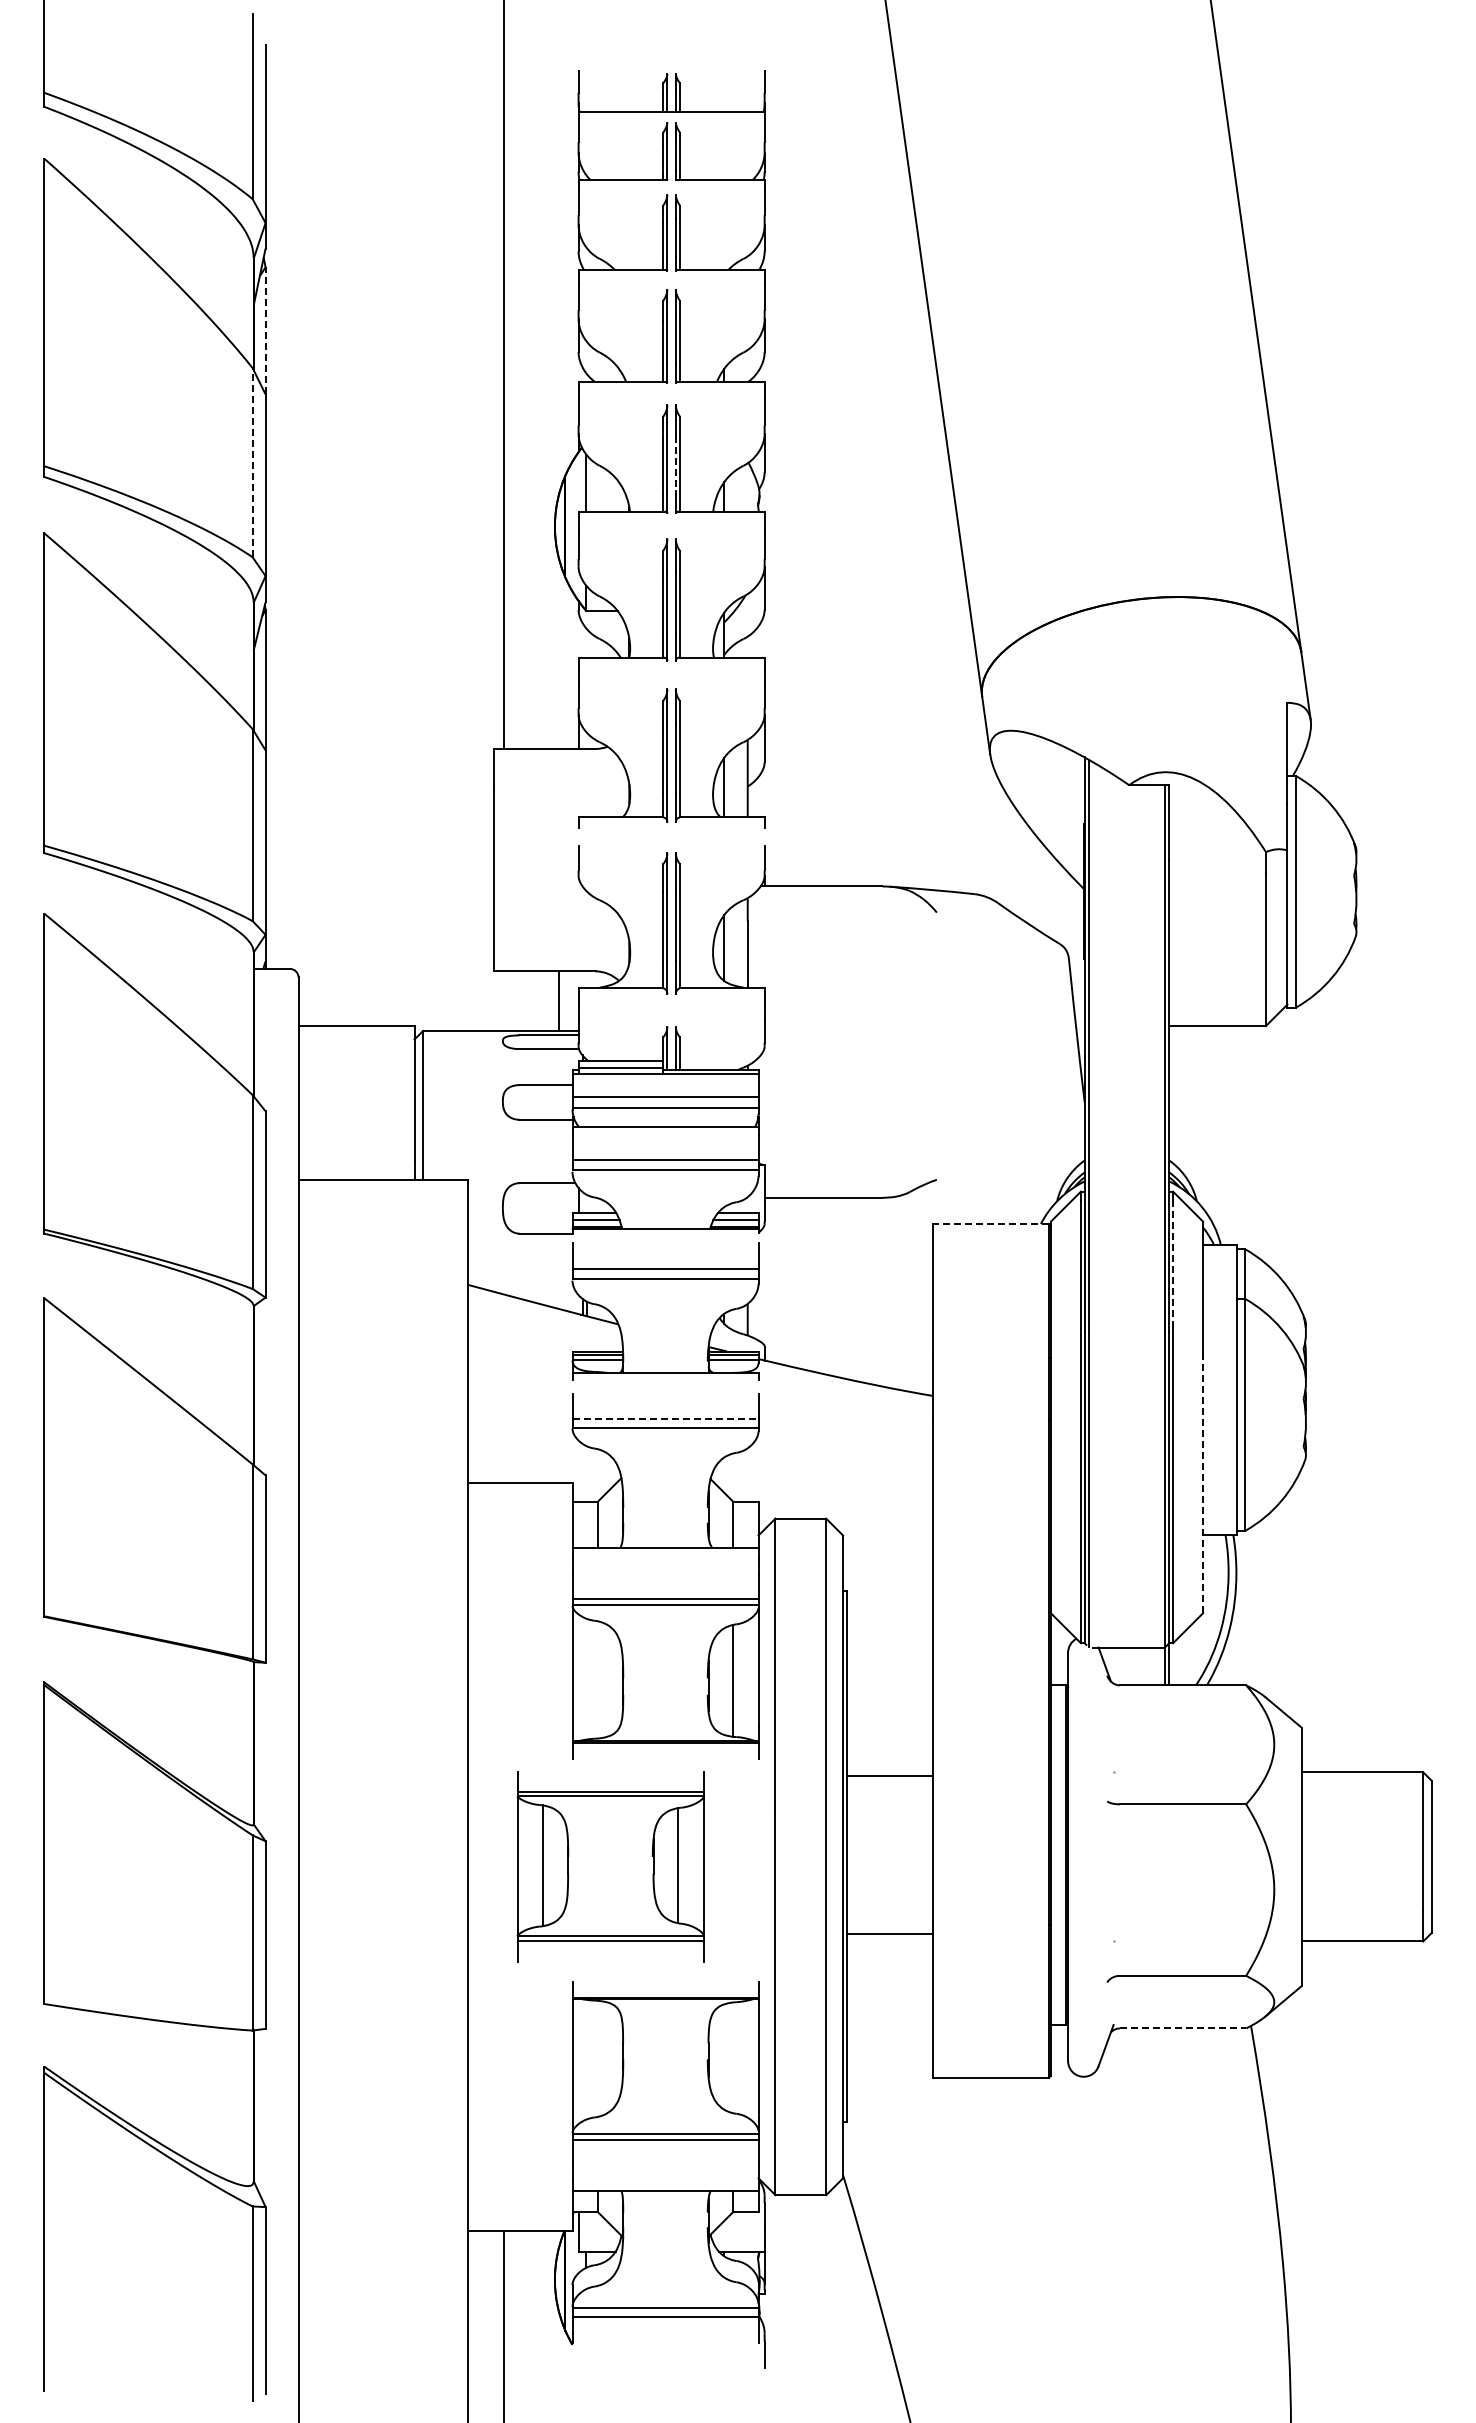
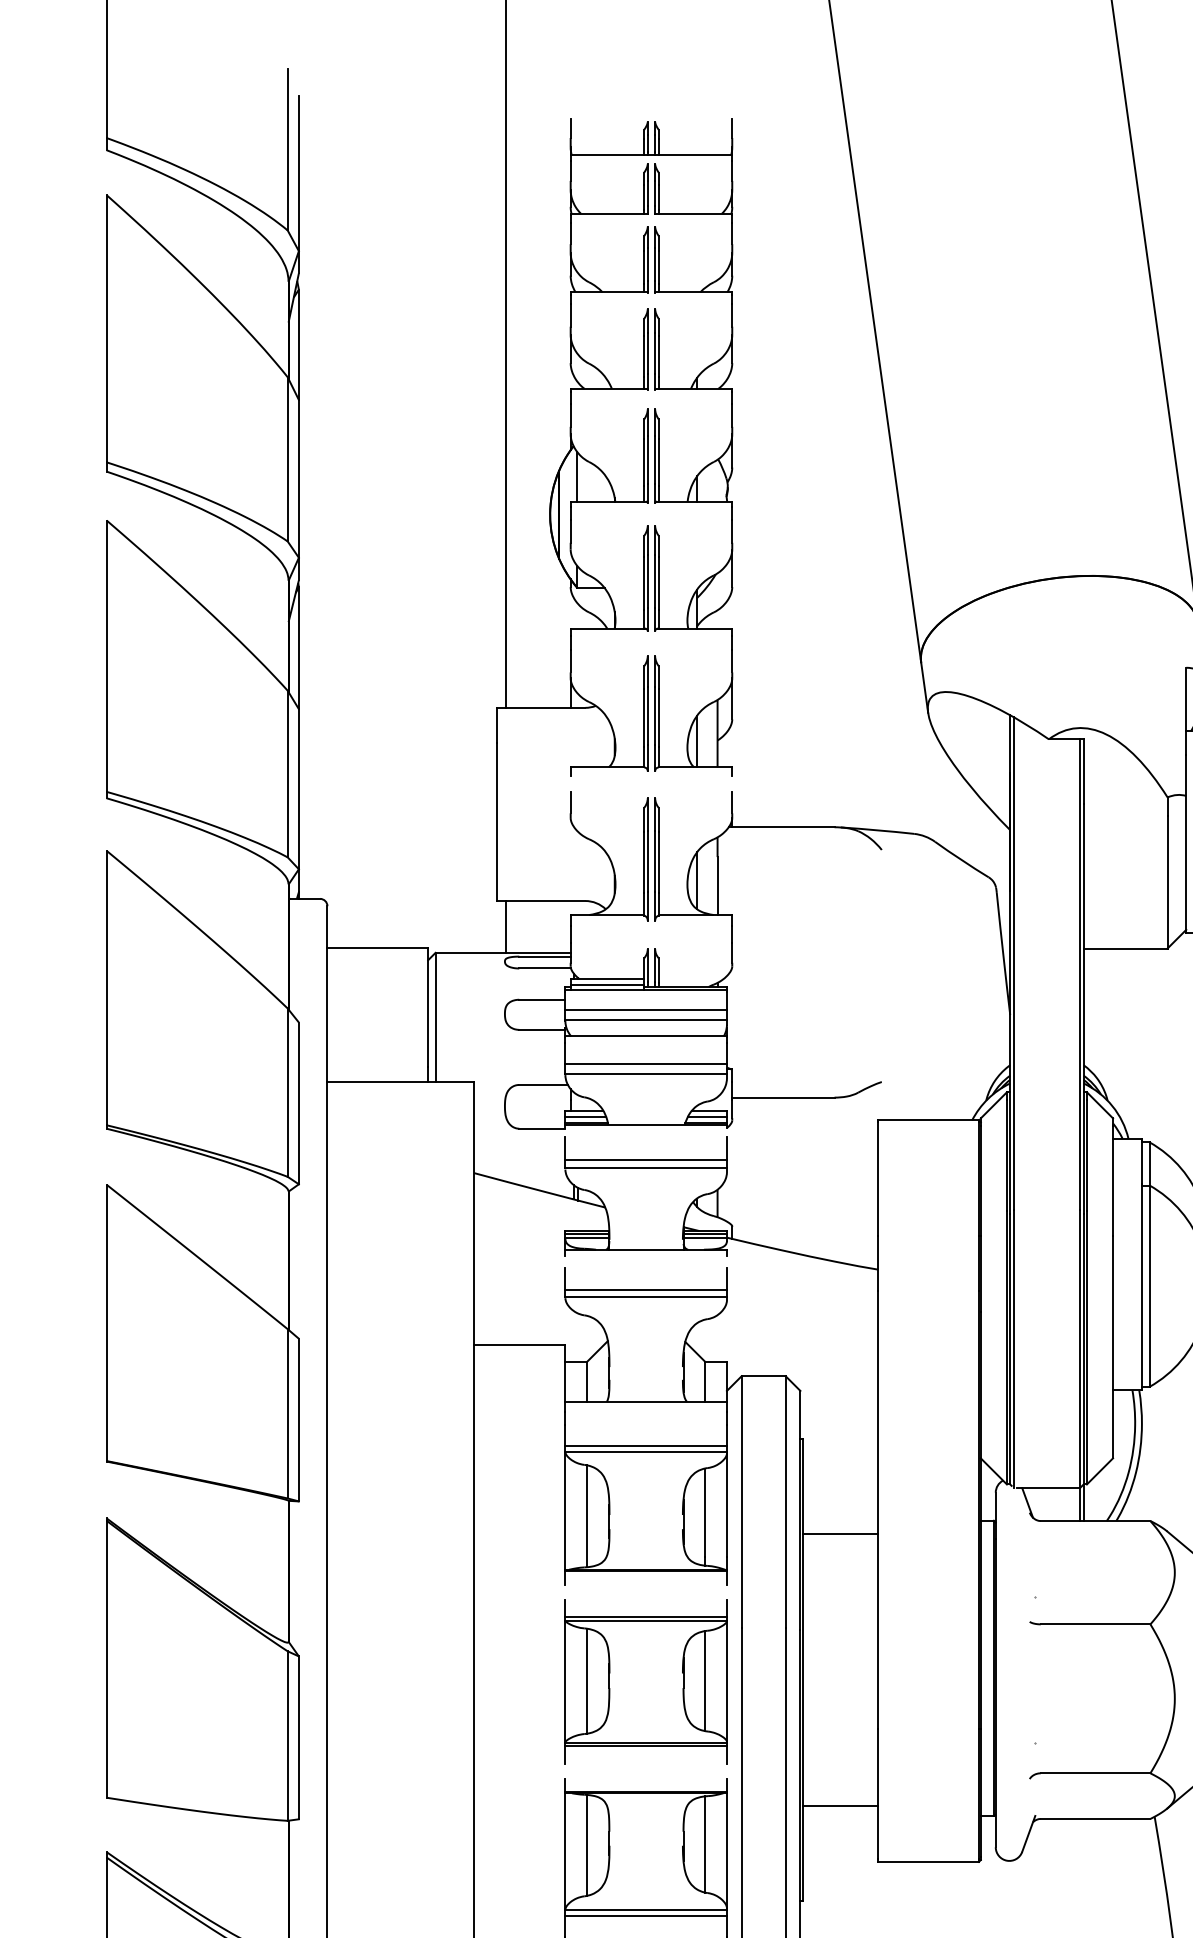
line: (265, 330) -> (298, 344), dashed -> solid
line: (252, 462) -> (287, 459), dashed -> solid
line: (675, 464) -> (654, 460), dashed -> solid
line: (559, 1001) -> (506, 927), moved
line: (990, 1224) -> (928, 1120), dashed -> solid
line: (1173, 1264) -> (1087, 1155), dashed -> solid
line: (666, 1419) -> (647, 1290), dashed -> solid
line: (1203, 1485) -> (1113, 1347), dashed -> solid
line: (597, 1679) -> (587, 1515), added
line: (889, 1776) -> (840, 1534), moved
part: (610, 1866) -> (646, 1681), moved
line: (889, 1934) -> (840, 1805), moved
line: (1183, 2028) -> (1095, 1819), dashed -> solid
line: (733, 2057) -> (705, 1844), added
line: (597, 2058) -> (587, 1845), added

